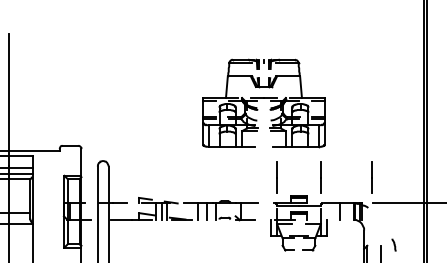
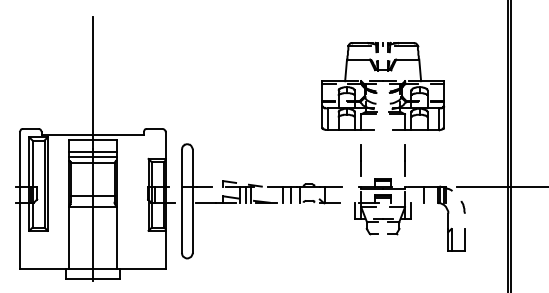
part: (263, 103) -> (382, 86), moved
line: (371, 177) -> (455, 160), removed
curve: (393, 244) -> (462, 206), moved

